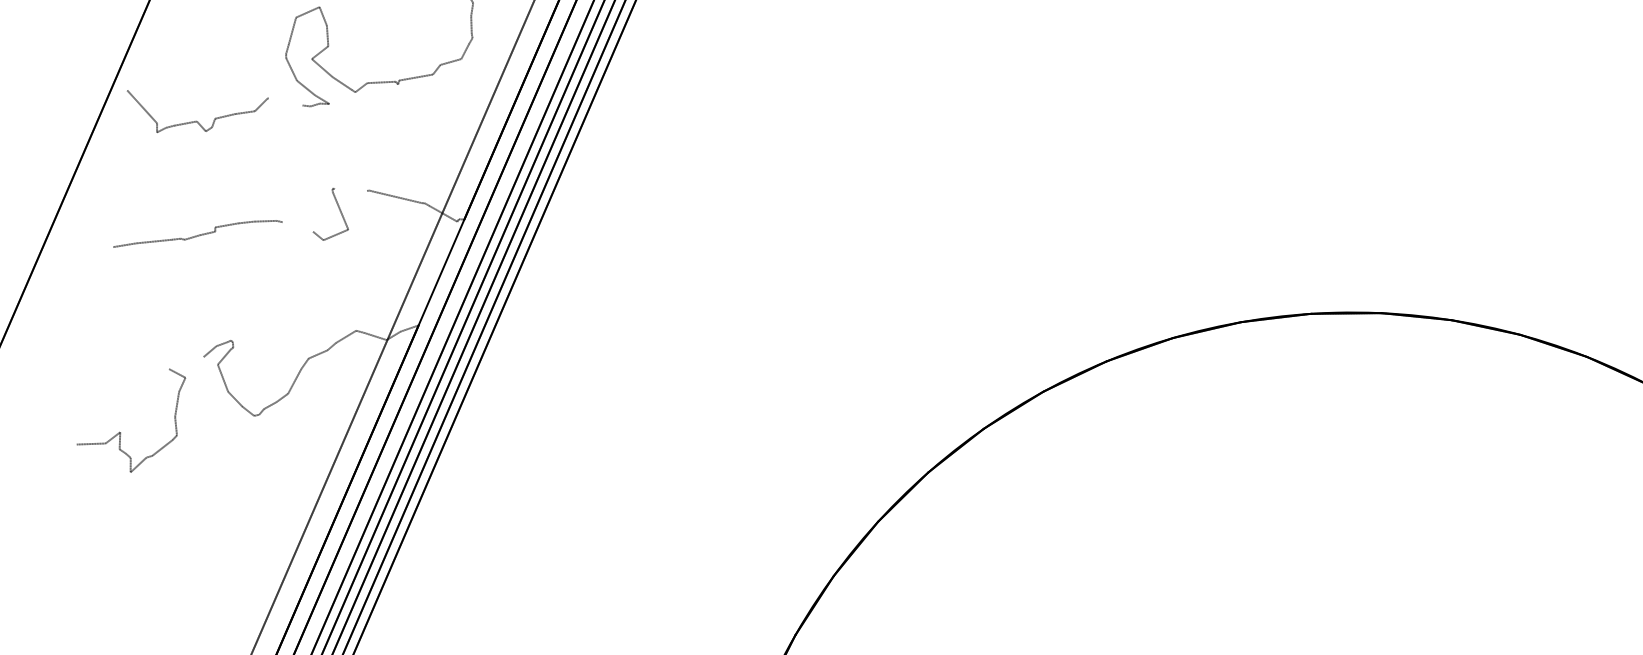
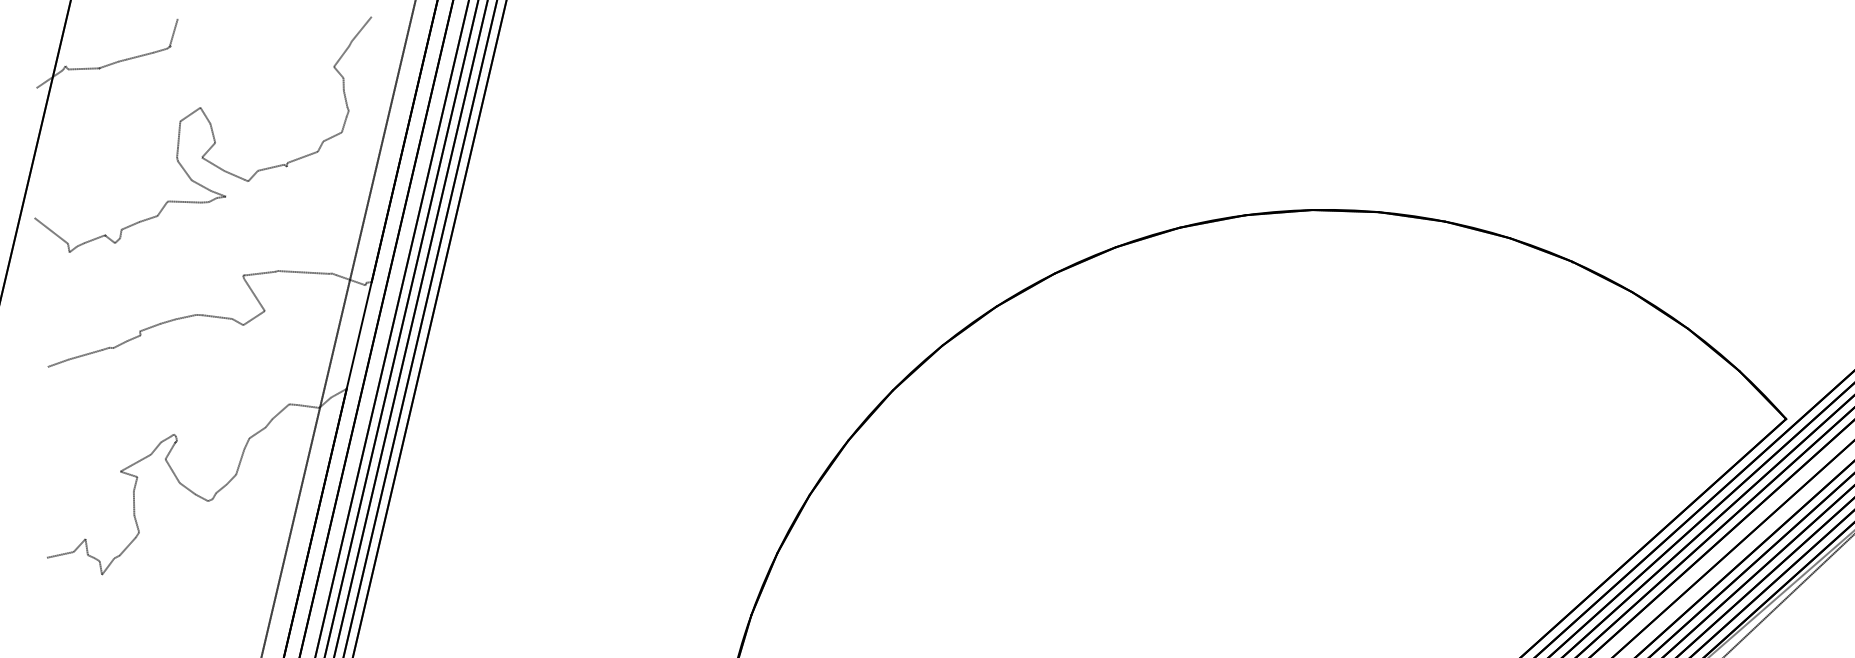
line: (285, 101) -> (184, 201), added
line: (350, 189) -> (260, 273), added
line: (298, 226) -> (217, 316), added
line: (186, 362) -> (135, 462), added

